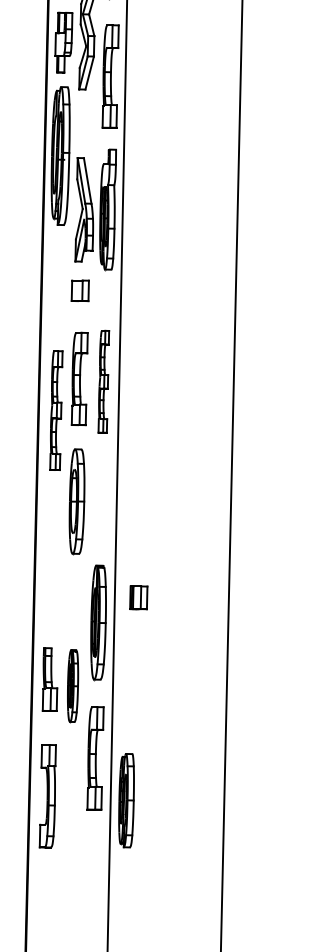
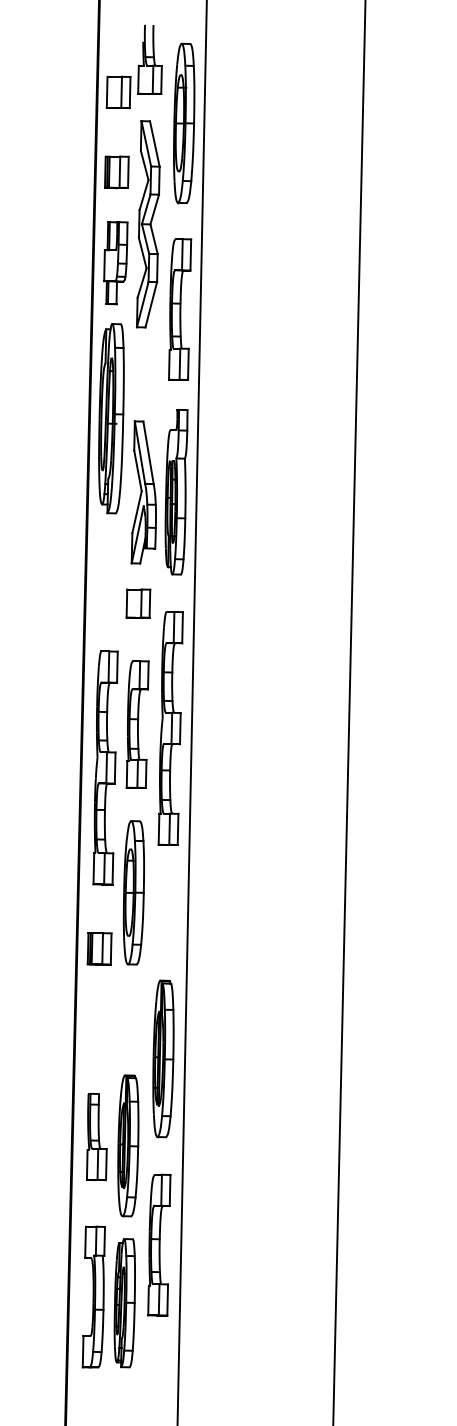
part: (103, 381) -> (170, 728), size x1.67
part: (56, 410) -> (105, 767), size x1.43
part: (138, 597) -> (99, 948), moved
part: (73, 685) -> (128, 1145), size x1.43
part: (126, 800) -> (124, 1303), moved

